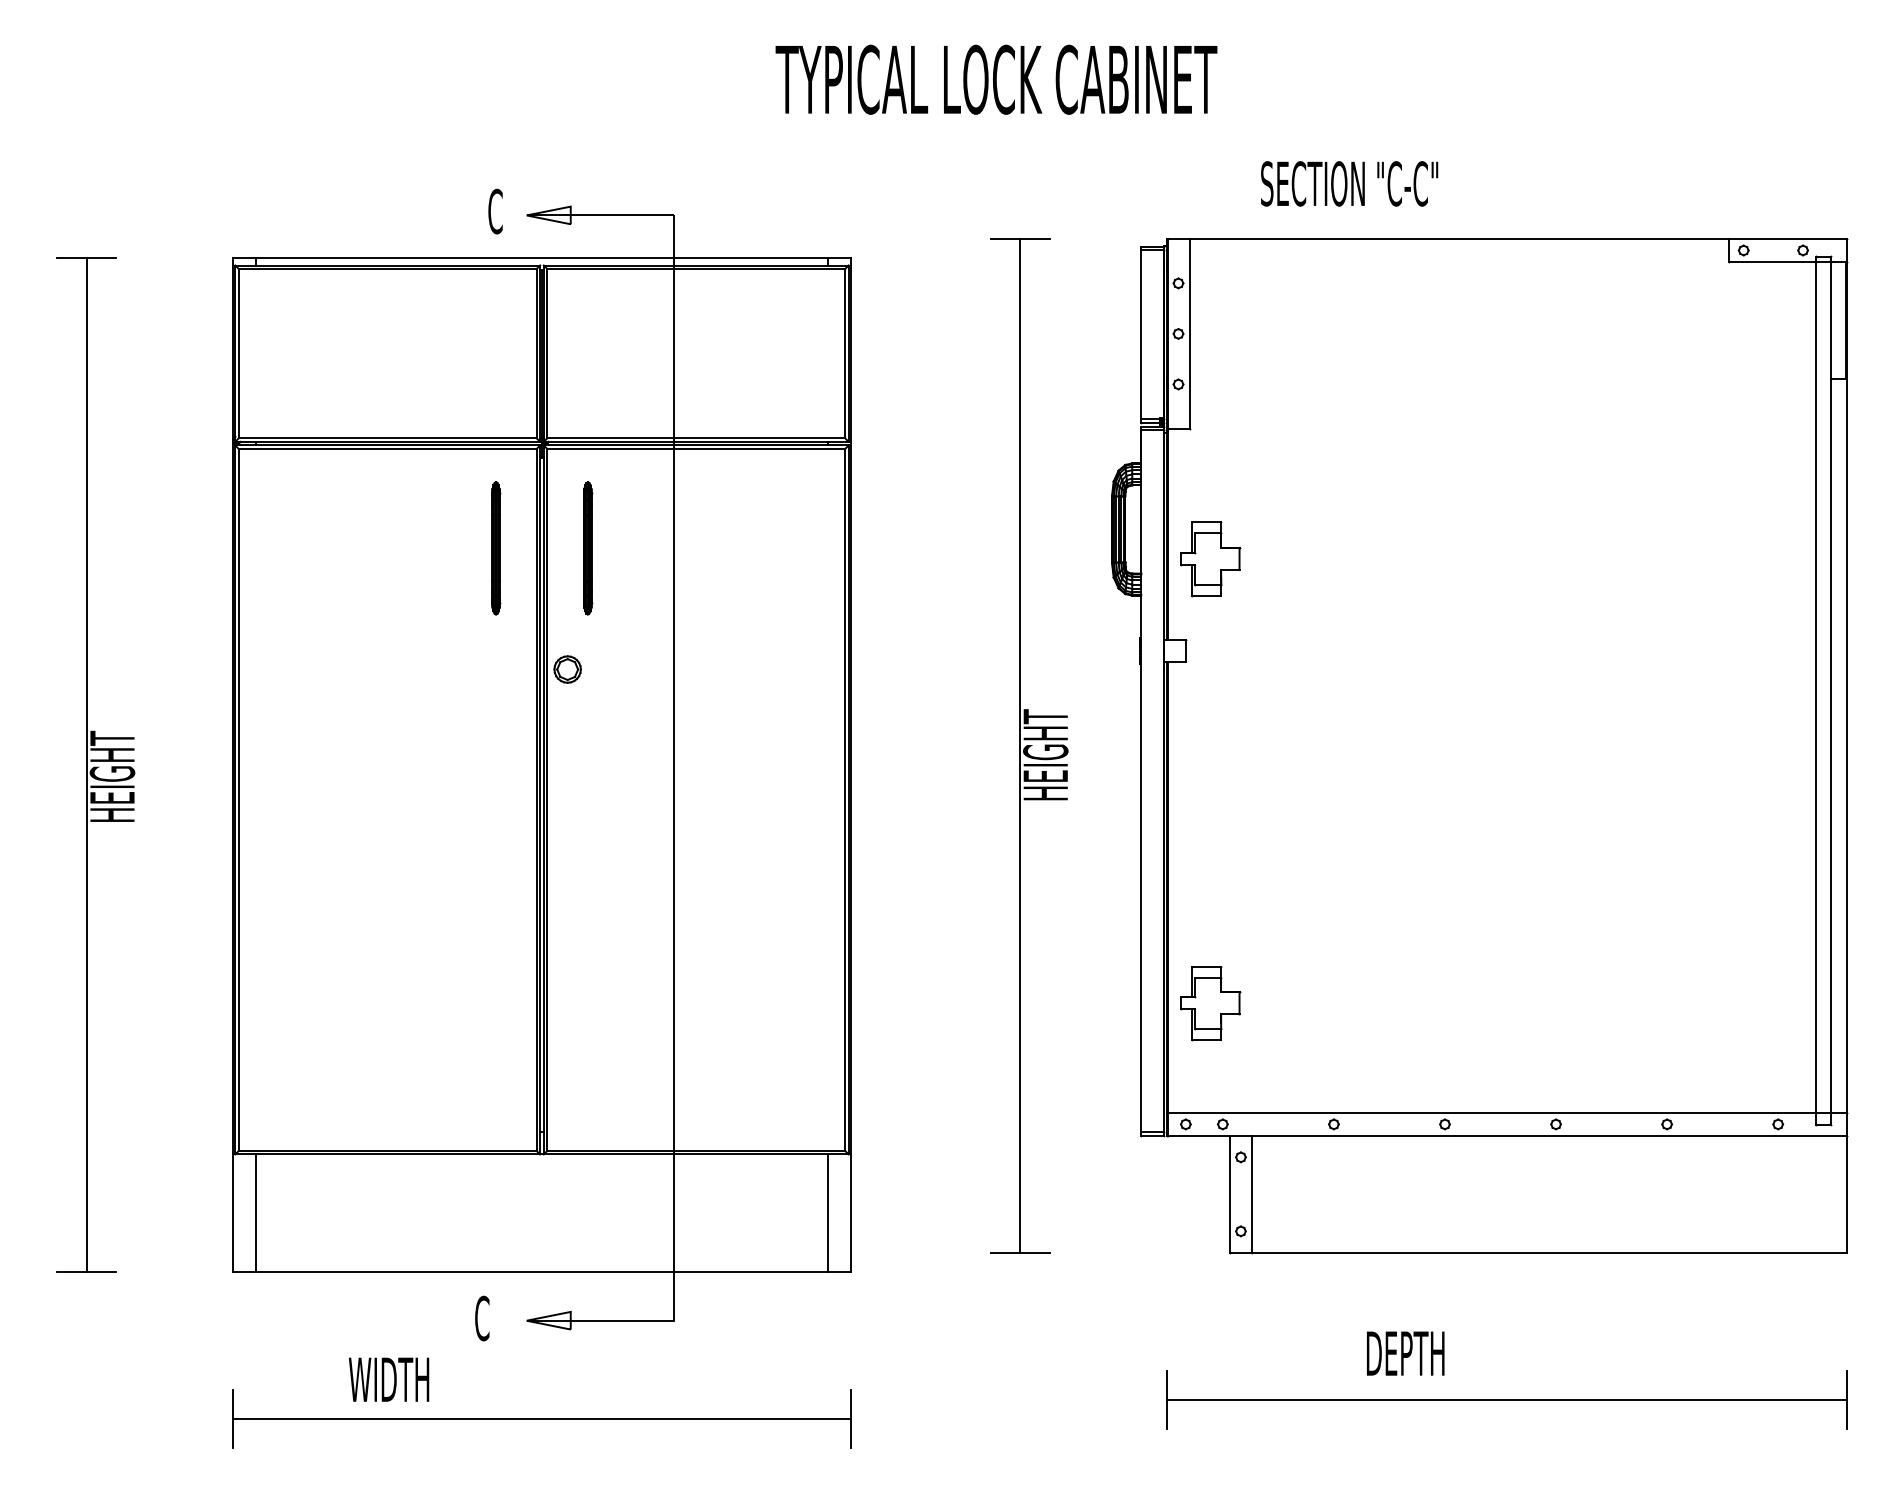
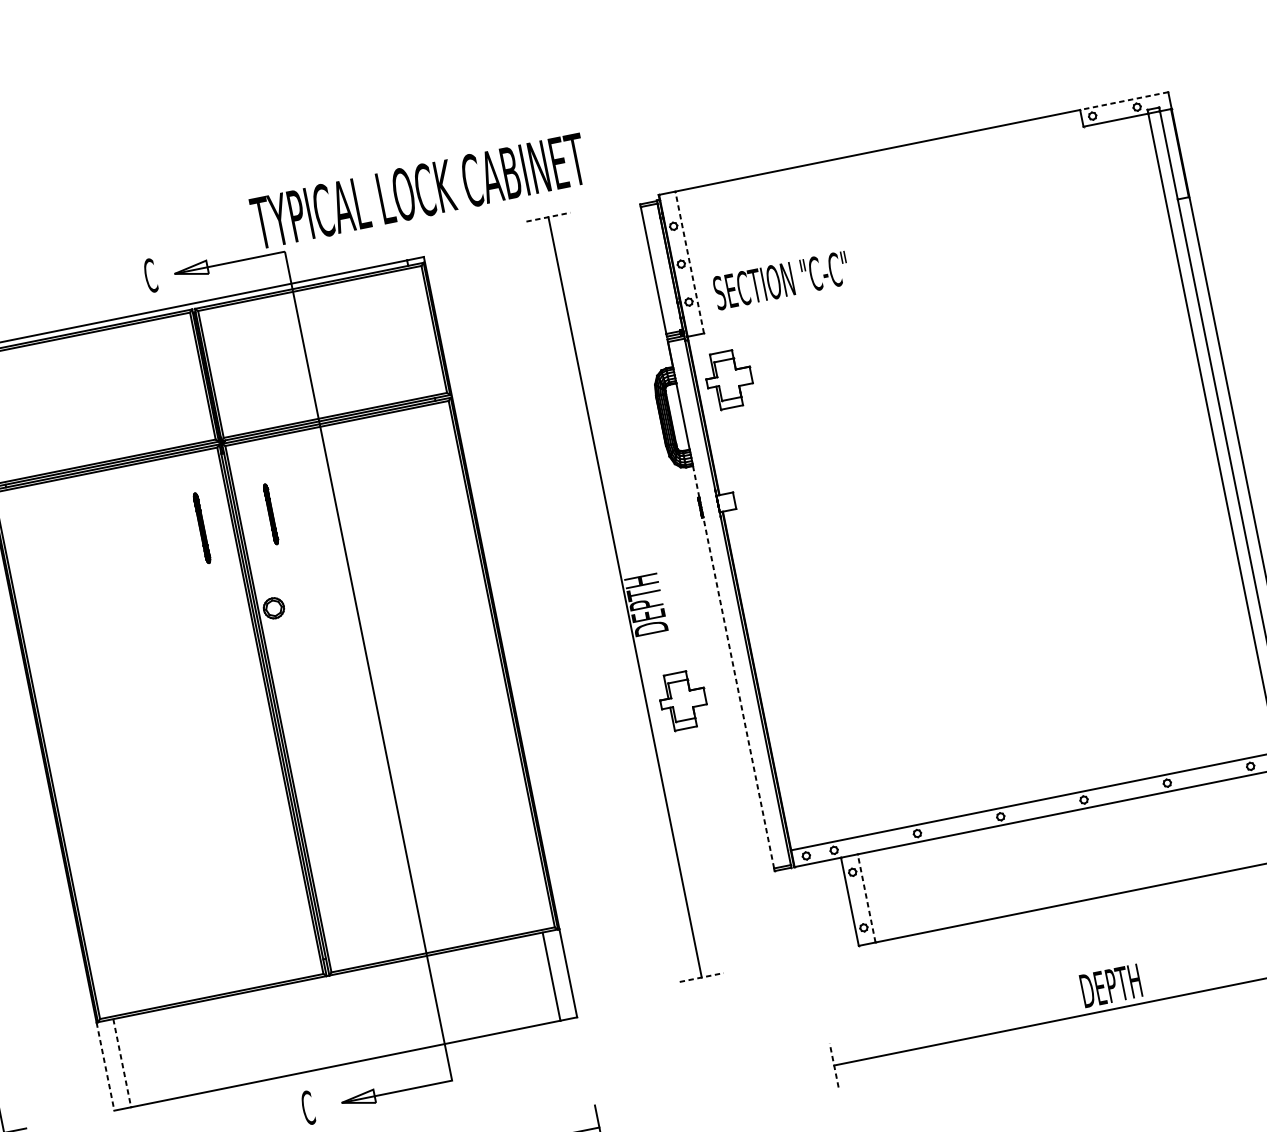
text: (996, 79) -> (419, 191), moved
text: (1349, 183) -> (781, 280), moved
line: (1020, 239) -> (548, 217), solid -> dashed
line: (1788, 239) -> (1124, 101), solid -> dashed
line: (1189, 333) -> (689, 262), solid -> dashed
part: (496, 548) -> (202, 528), size x0.7
part: (588, 548) -> (271, 514), size x0.6
part: (1210, 559) -> (729, 379), moved
line: (1141, 616) -> (696, 481), solid -> dashed
text: (1045, 753) -> (645, 599), HEIGHT -> DEPTH
line: (1141, 897) -> (738, 692), solid -> dashed
part: (1210, 1003) -> (683, 700), moved
line: (1252, 1194) -> (866, 898), solid -> dashed
line: (233, 1213) -> (105, 1066), solid -> dashed
line: (255, 1213) -> (122, 1063), solid -> dashed
line: (1020, 1253) -> (701, 977), solid -> dashed
text: (1405, 1353) -> (1110, 985), moved
line: (1167, 1399) -> (834, 1065), solid -> dashed

